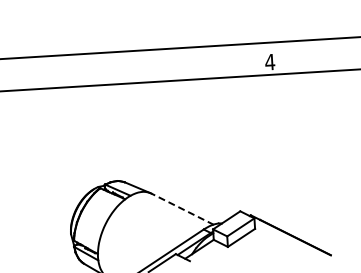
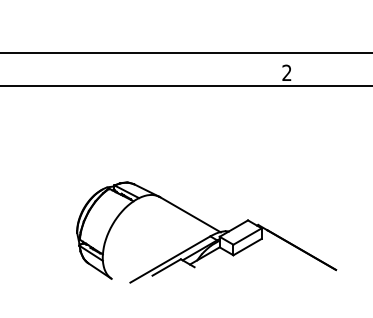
text: (269, 61) -> (286, 72), 4 -> 2
line: (182, 208) -> (190, 214), dashed -> solid

